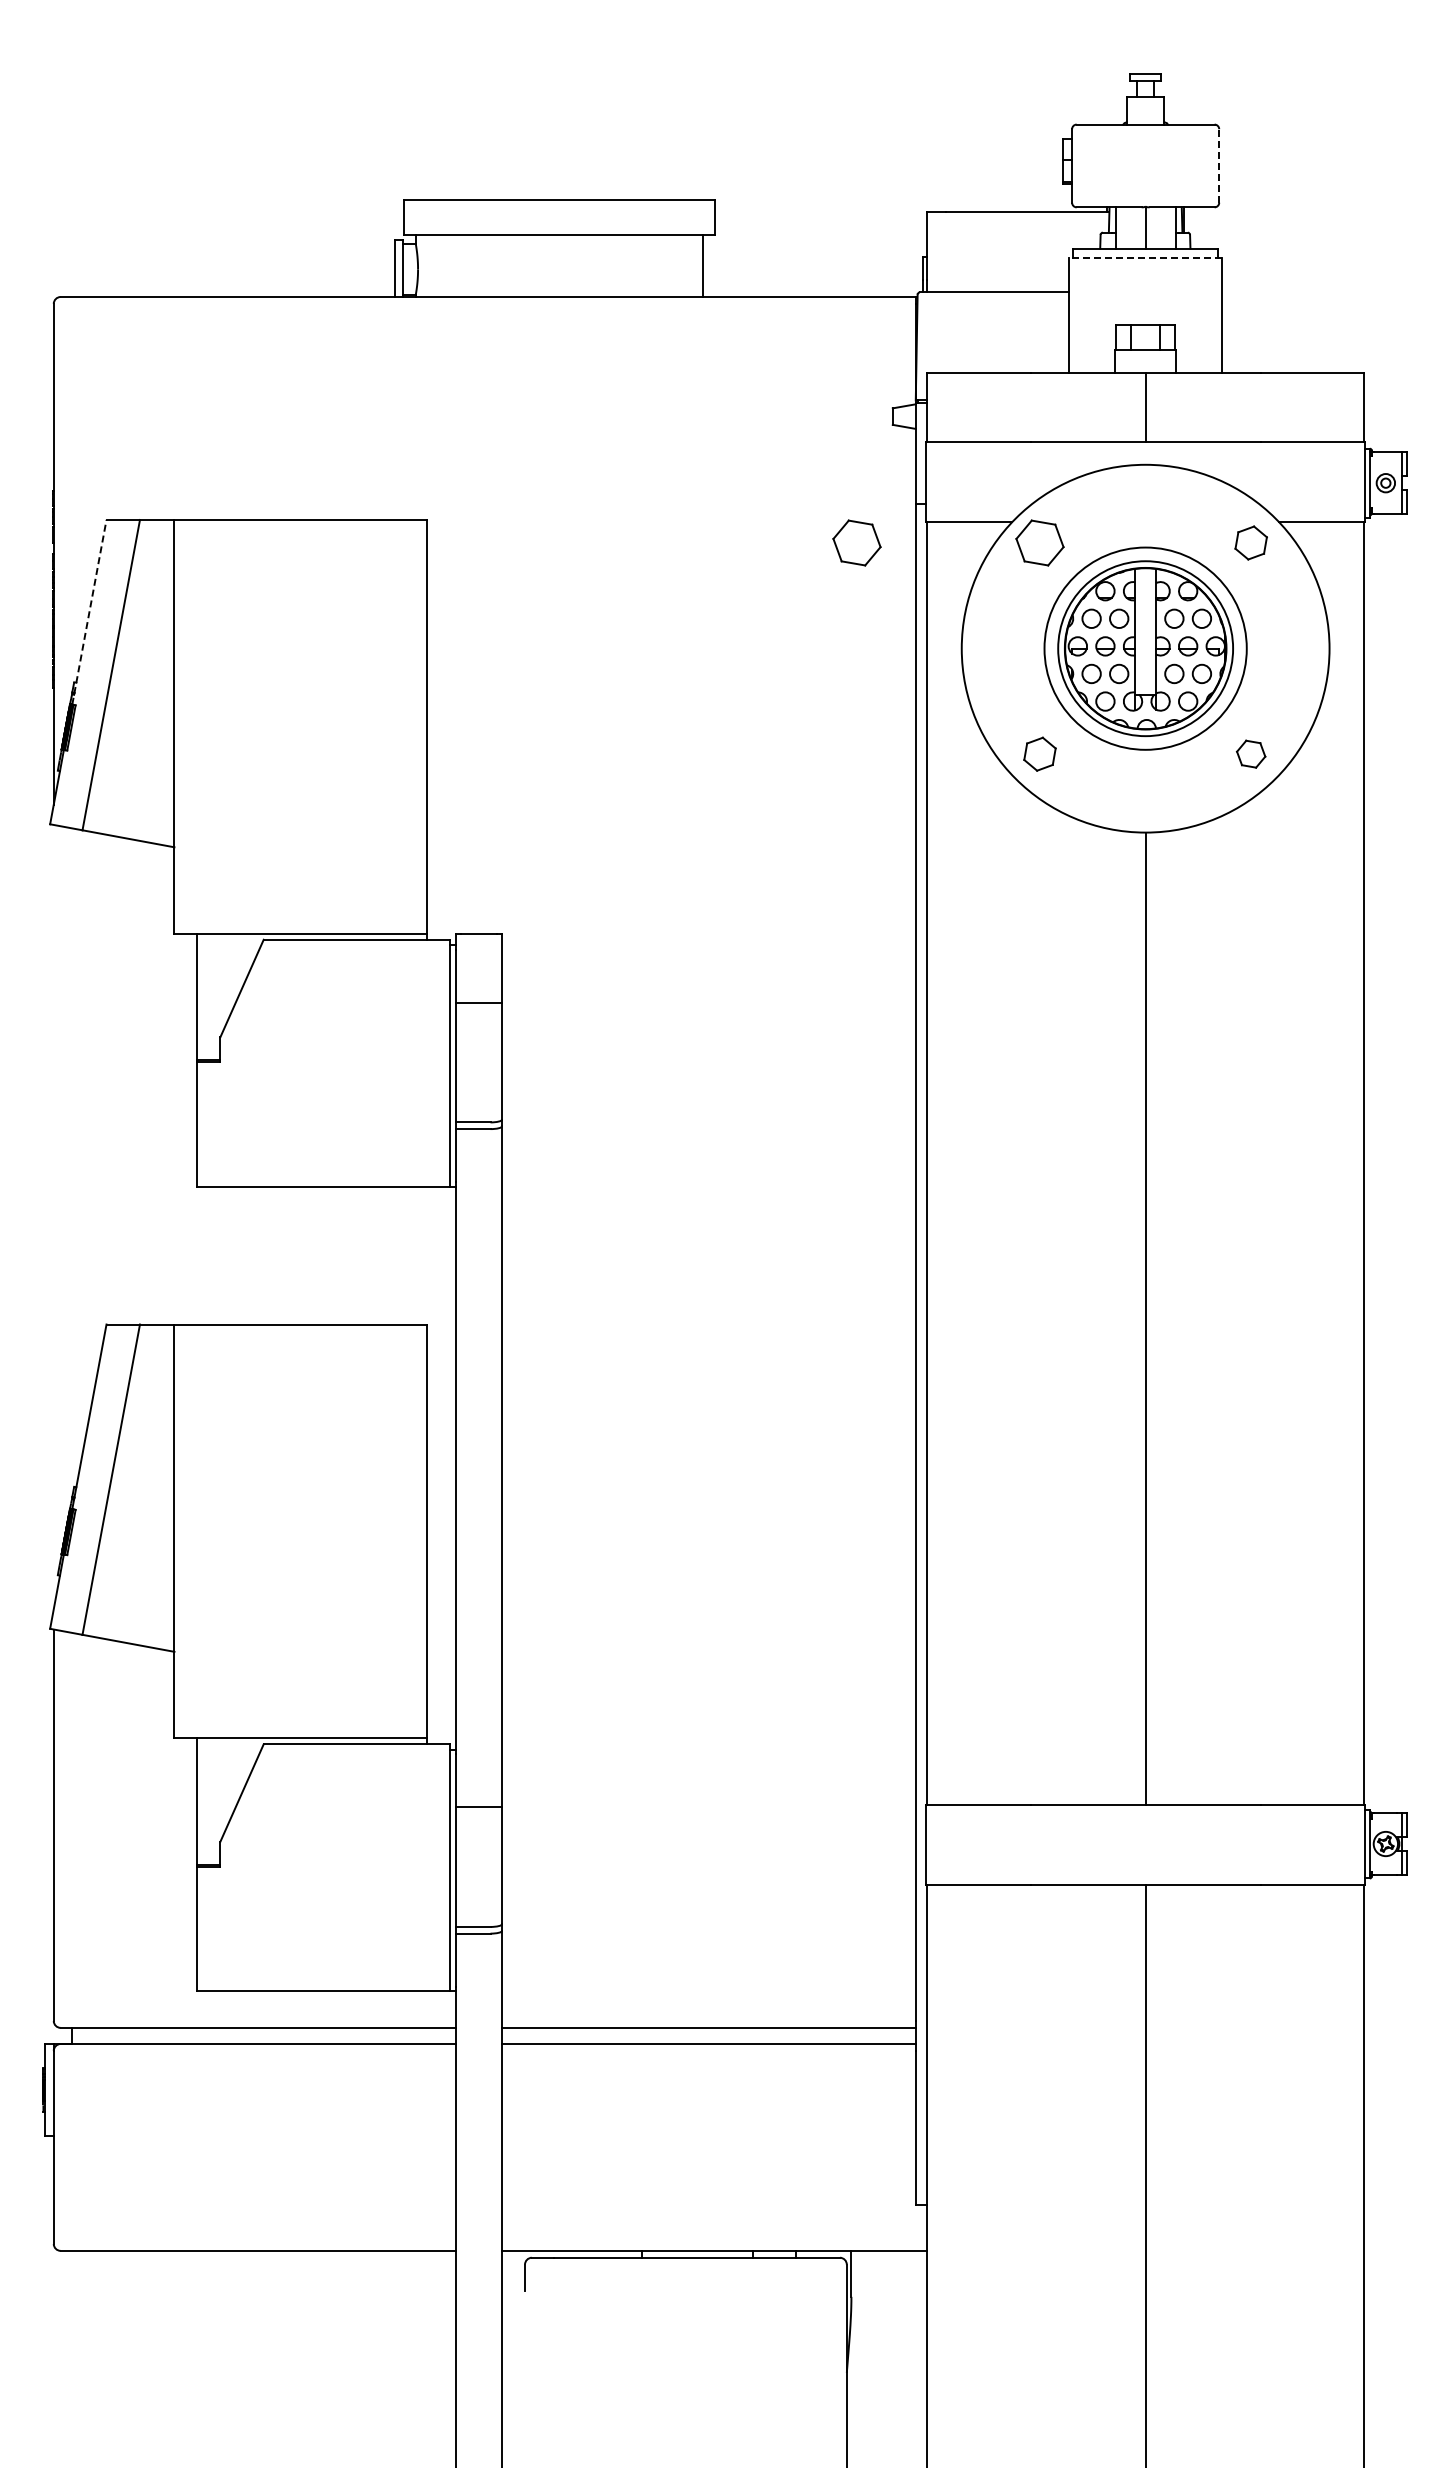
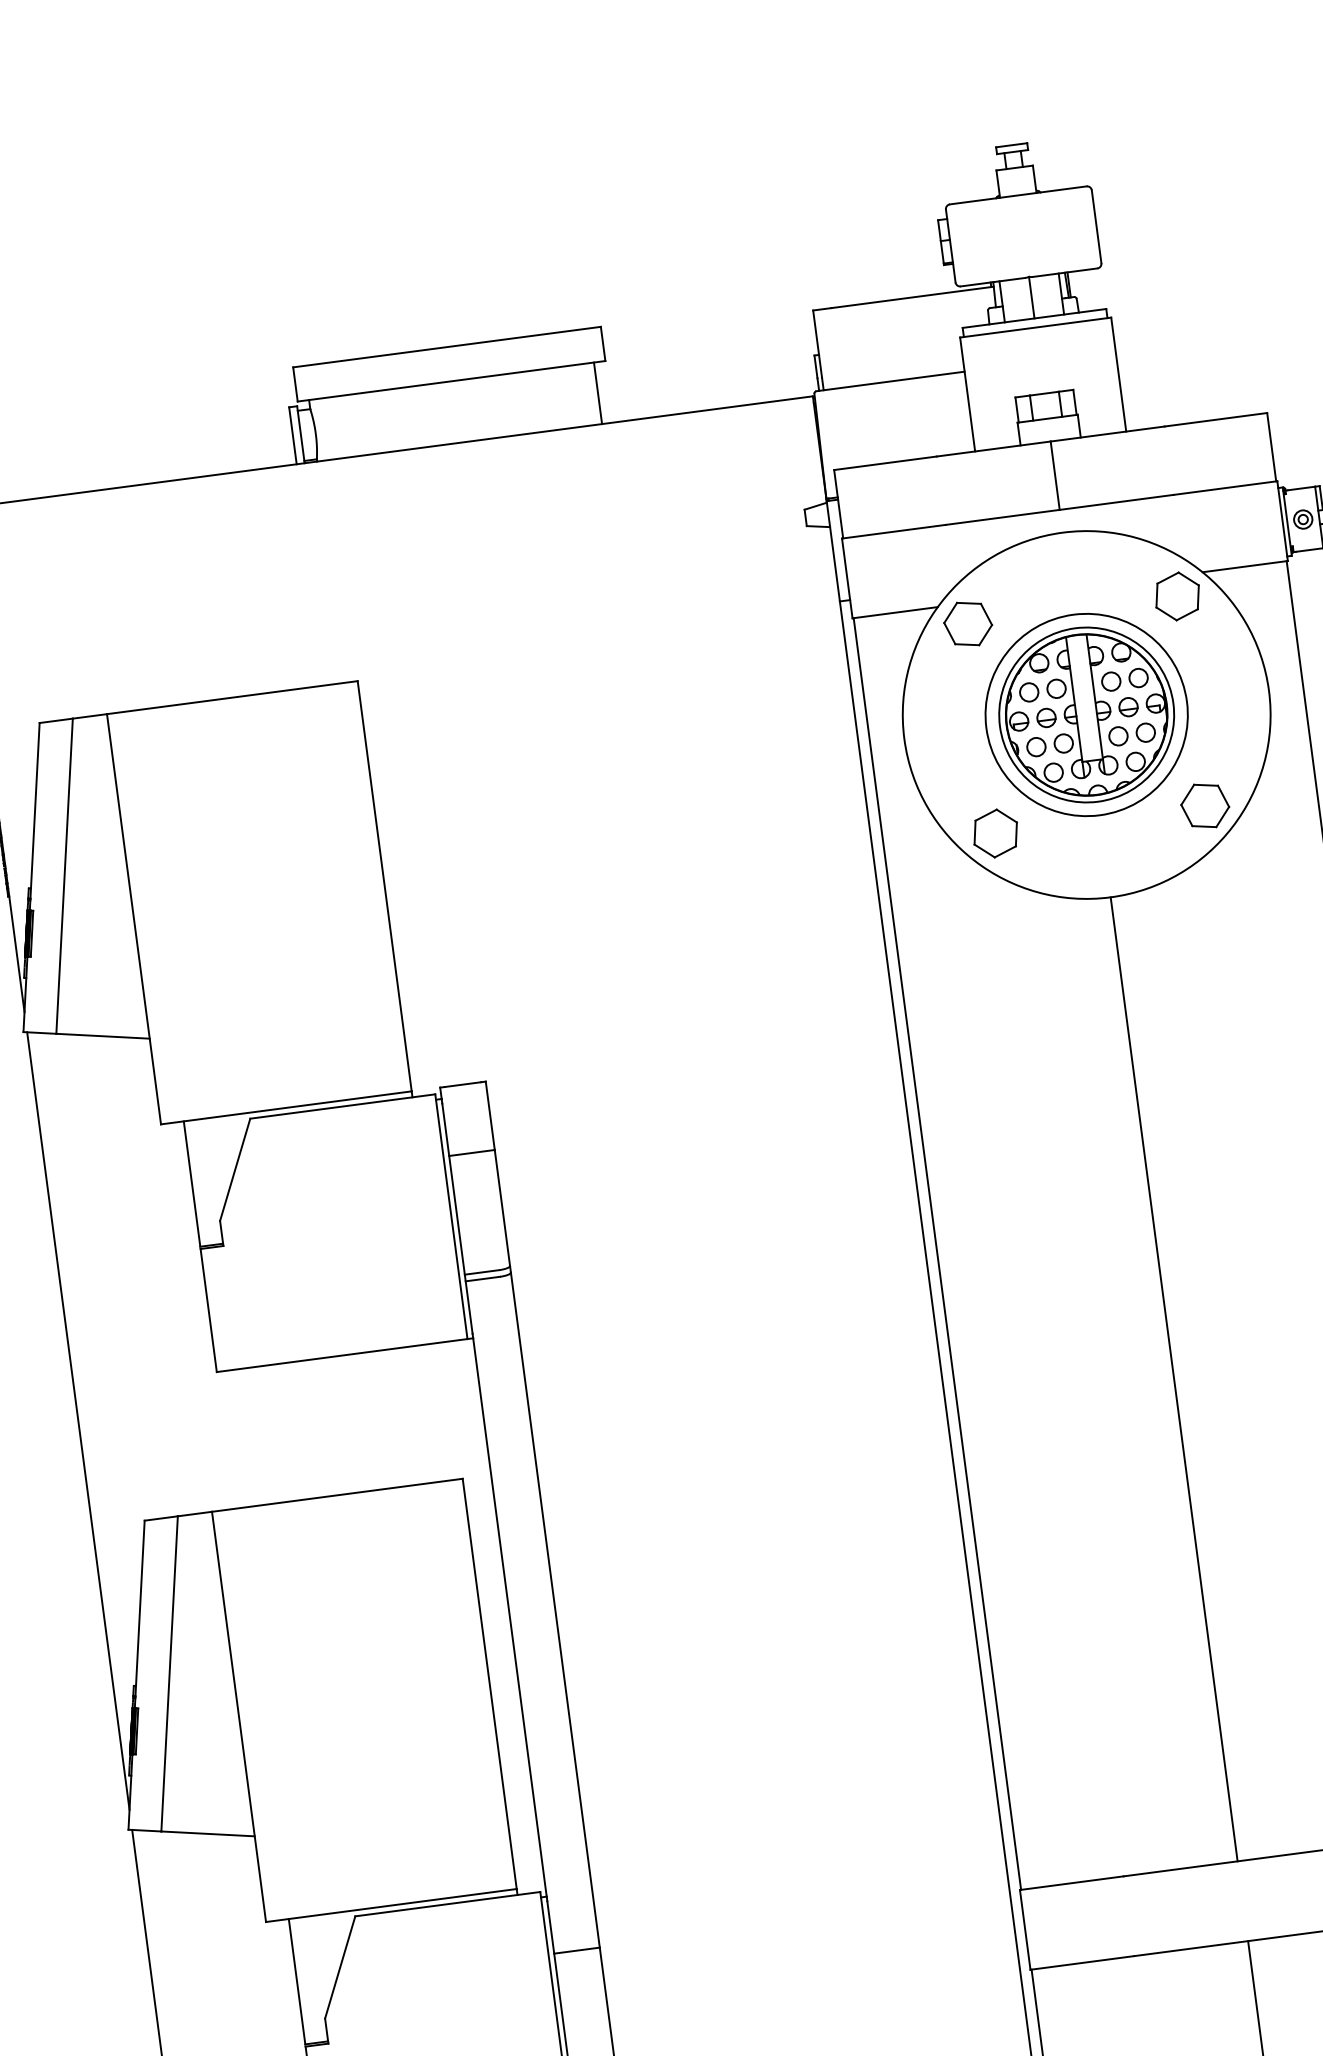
line: (1219, 165) -> (1096, 226), dashed -> solid
line: (1145, 257) -> (1035, 327), dashed -> solid
part: (856, 542) -> (786, 647), removed
part: (1250, 542) -> (1176, 596), size x1.43
line: (89, 612) -> (34, 816), dashed -> solid
part: (1039, 753) -> (995, 832), size x1.43
part: (1250, 753) -> (1204, 805), size x1.67
line: (53, 1216) -> (78, 1420), added

